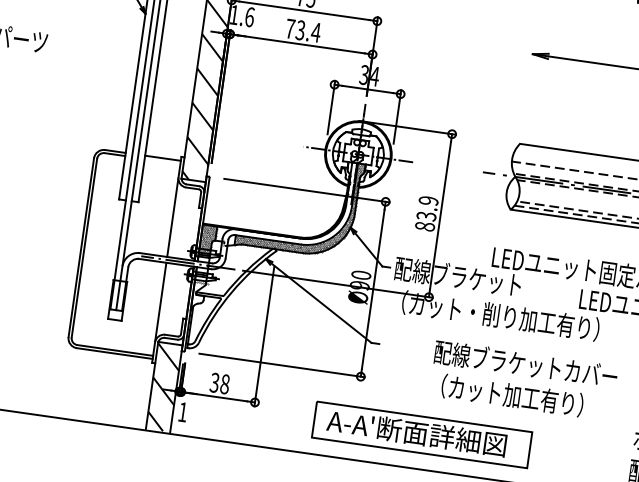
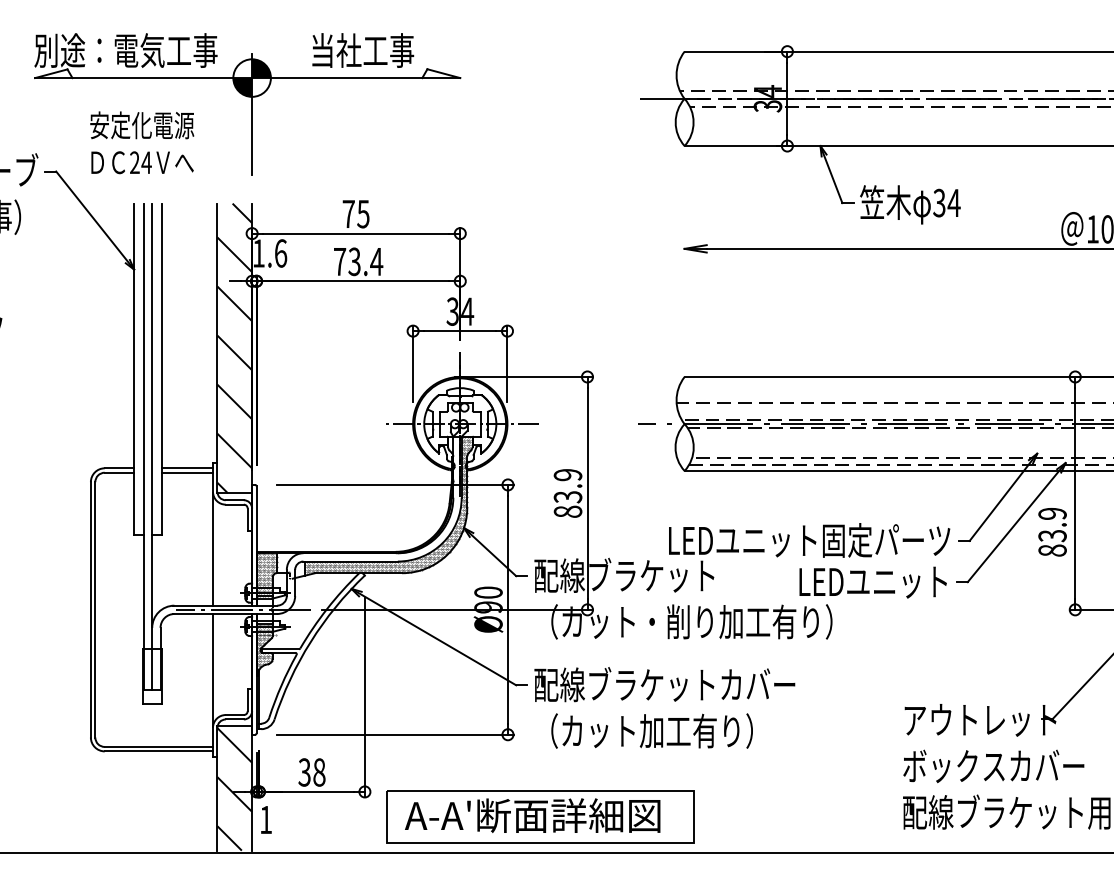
line: (162, 161) -> (187, 472), added
hatch: (198, 292) -> (264, 648), added
text: (523, 380) -> (664, 707), moved
part: (422, 434) -> (540, 816), moved

